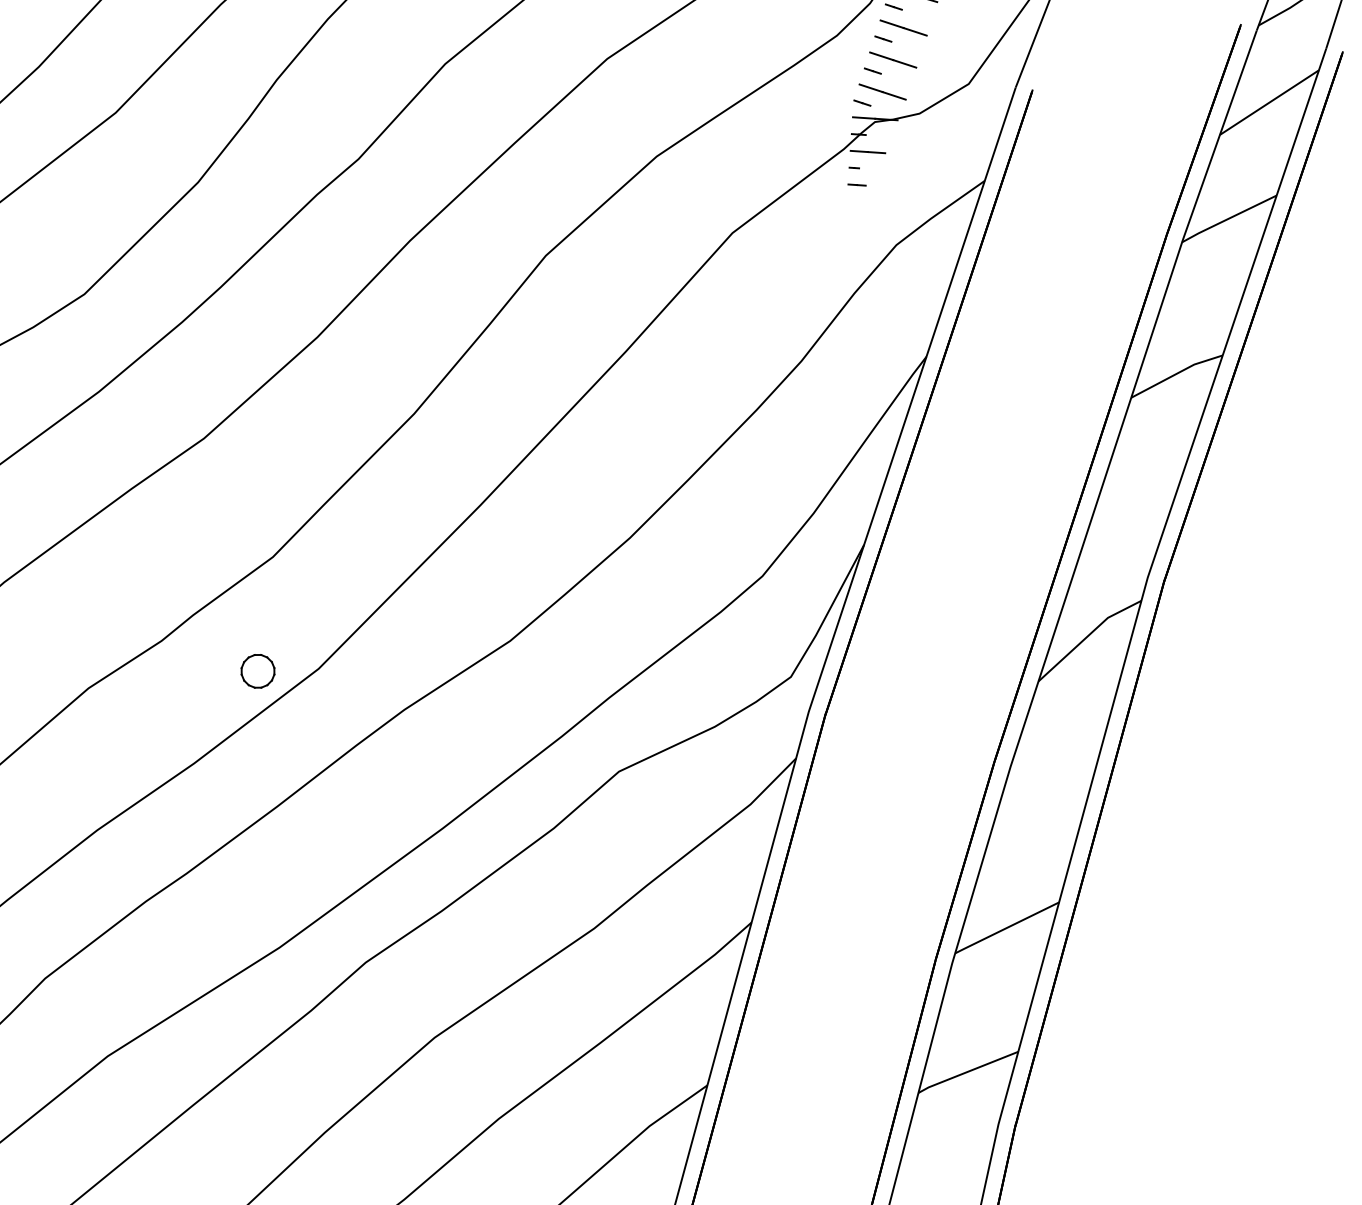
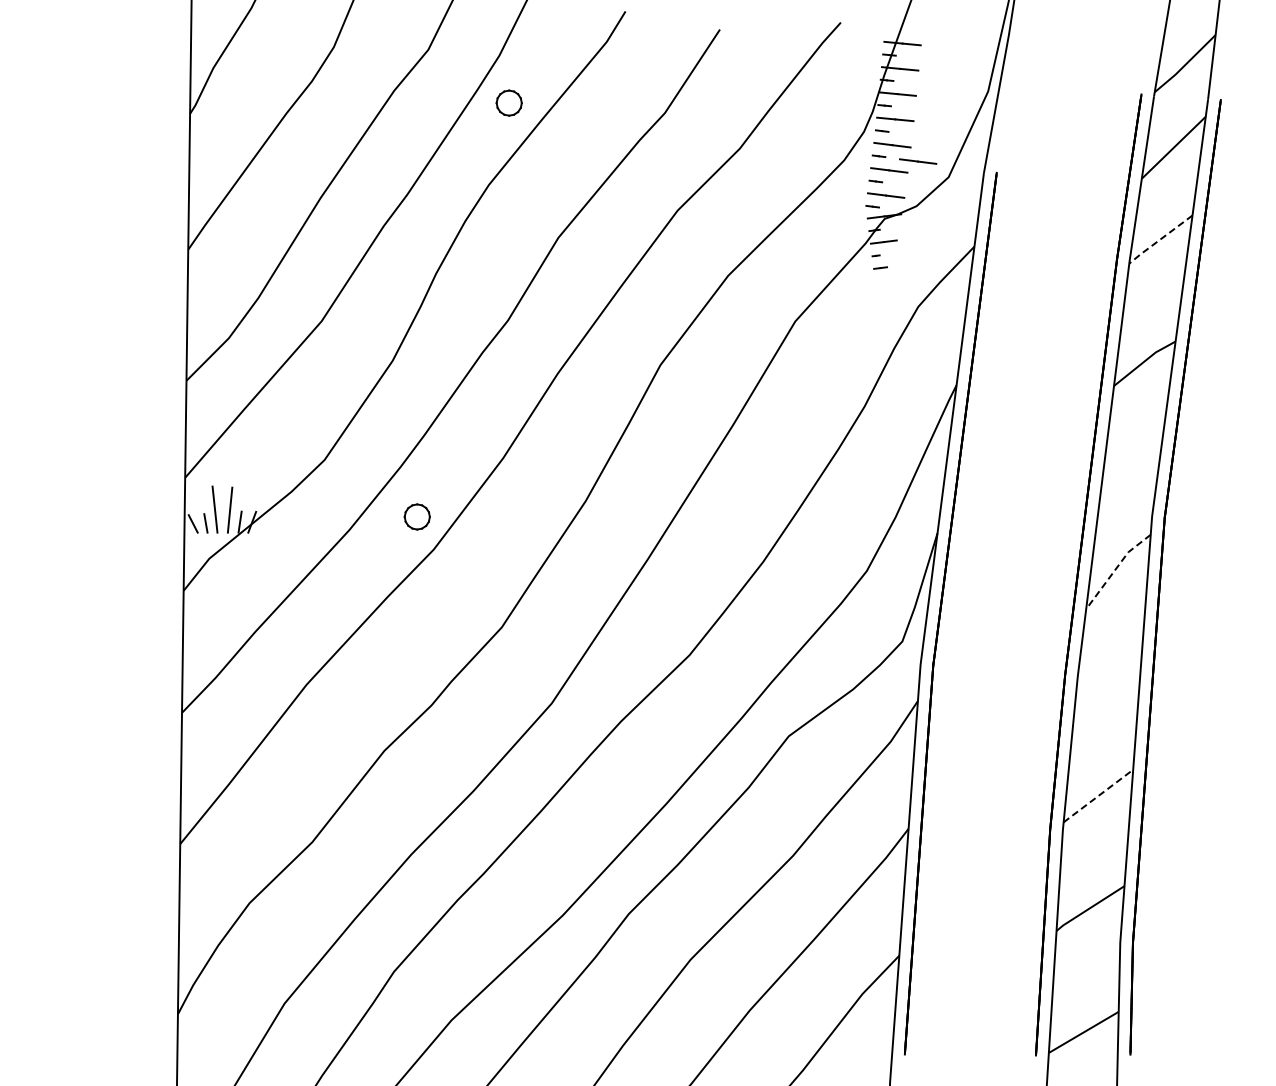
line: (933, 55) -> (918, 161), added
line: (1228, 218) -> (1160, 239), solid -> dashed
line: (1088, 636) -> (1116, 568), solid -> dashed
part: (257, 670) -> (416, 516), moved
line: (1005, 928) -> (1097, 796), solid -> dashed

